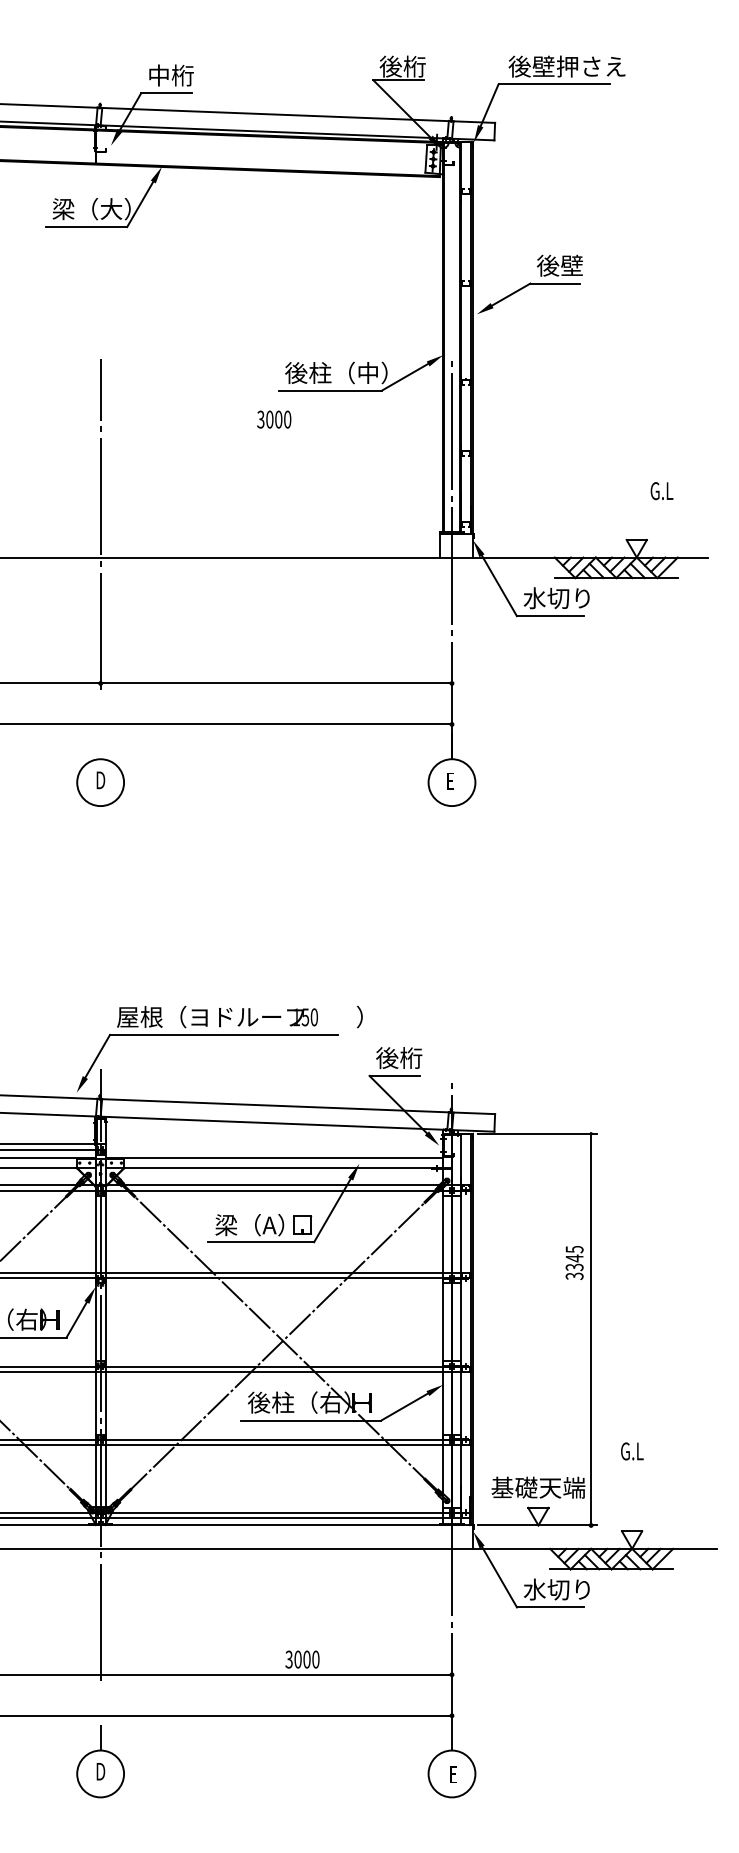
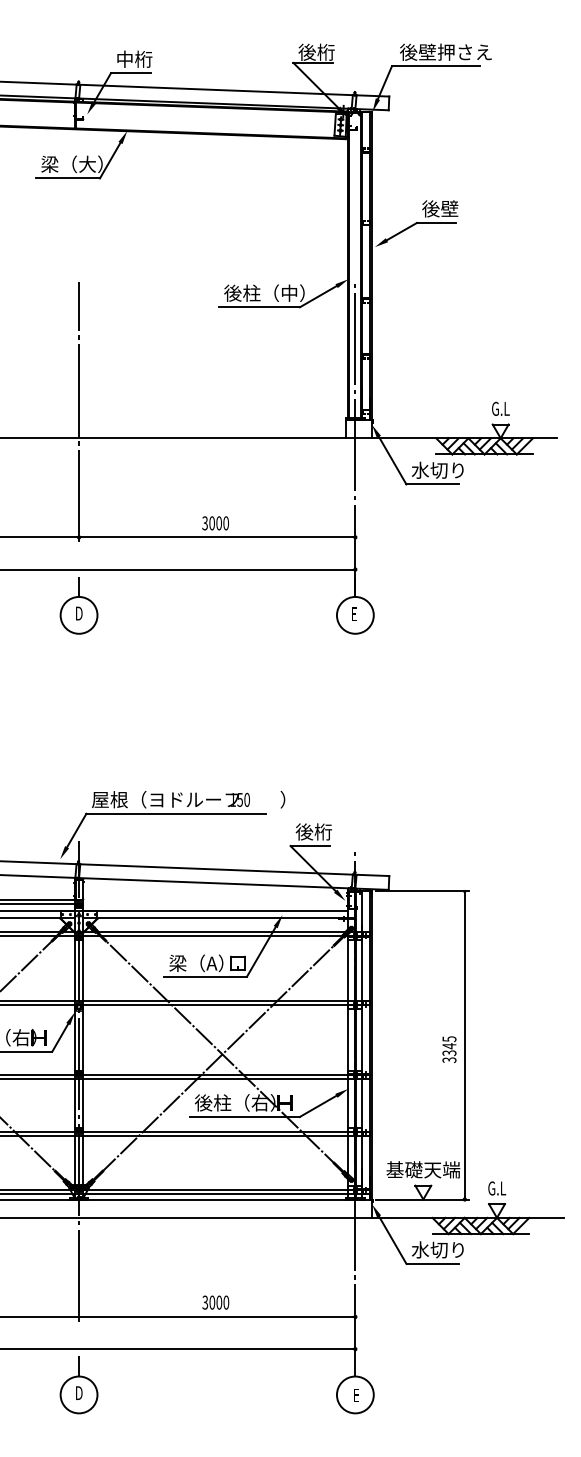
text: (274, 419) -> (215, 523), moved
text: (661, 491) -> (500, 409), moved
line: (100, 746) -> (78, 586), added
text: (574, 1262) -> (449, 1049), moved
text: (632, 1451) -> (497, 1188), moved
text: (302, 1659) -> (215, 1302), moved

